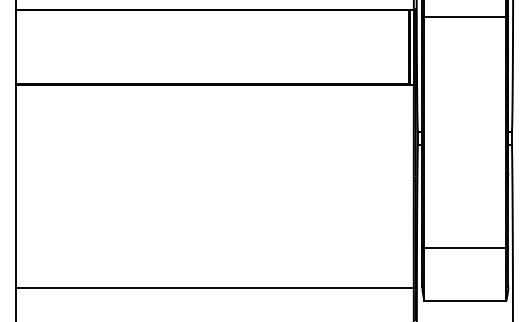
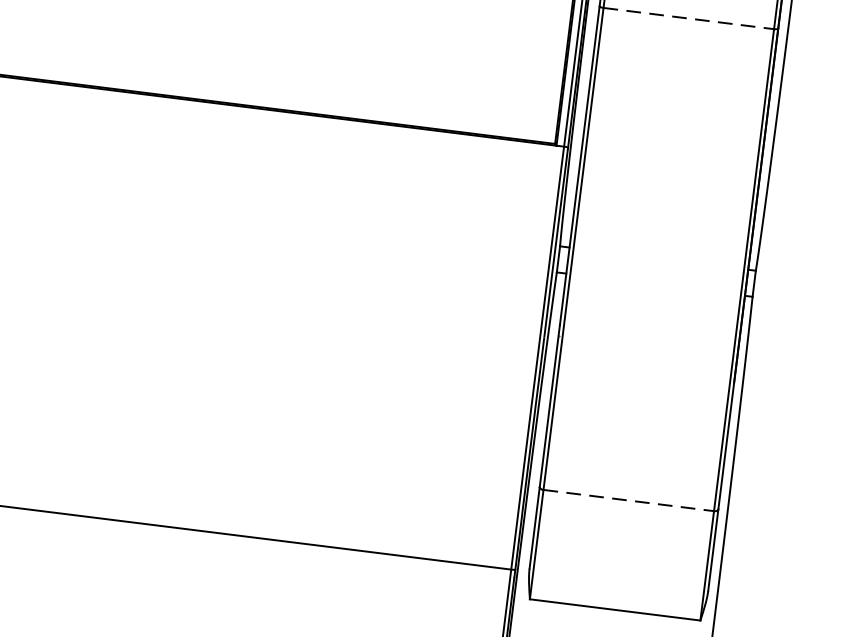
line: (465, 16) -> (689, 18), solid -> dashed
line: (465, 248) -> (629, 500), solid -> dashed

